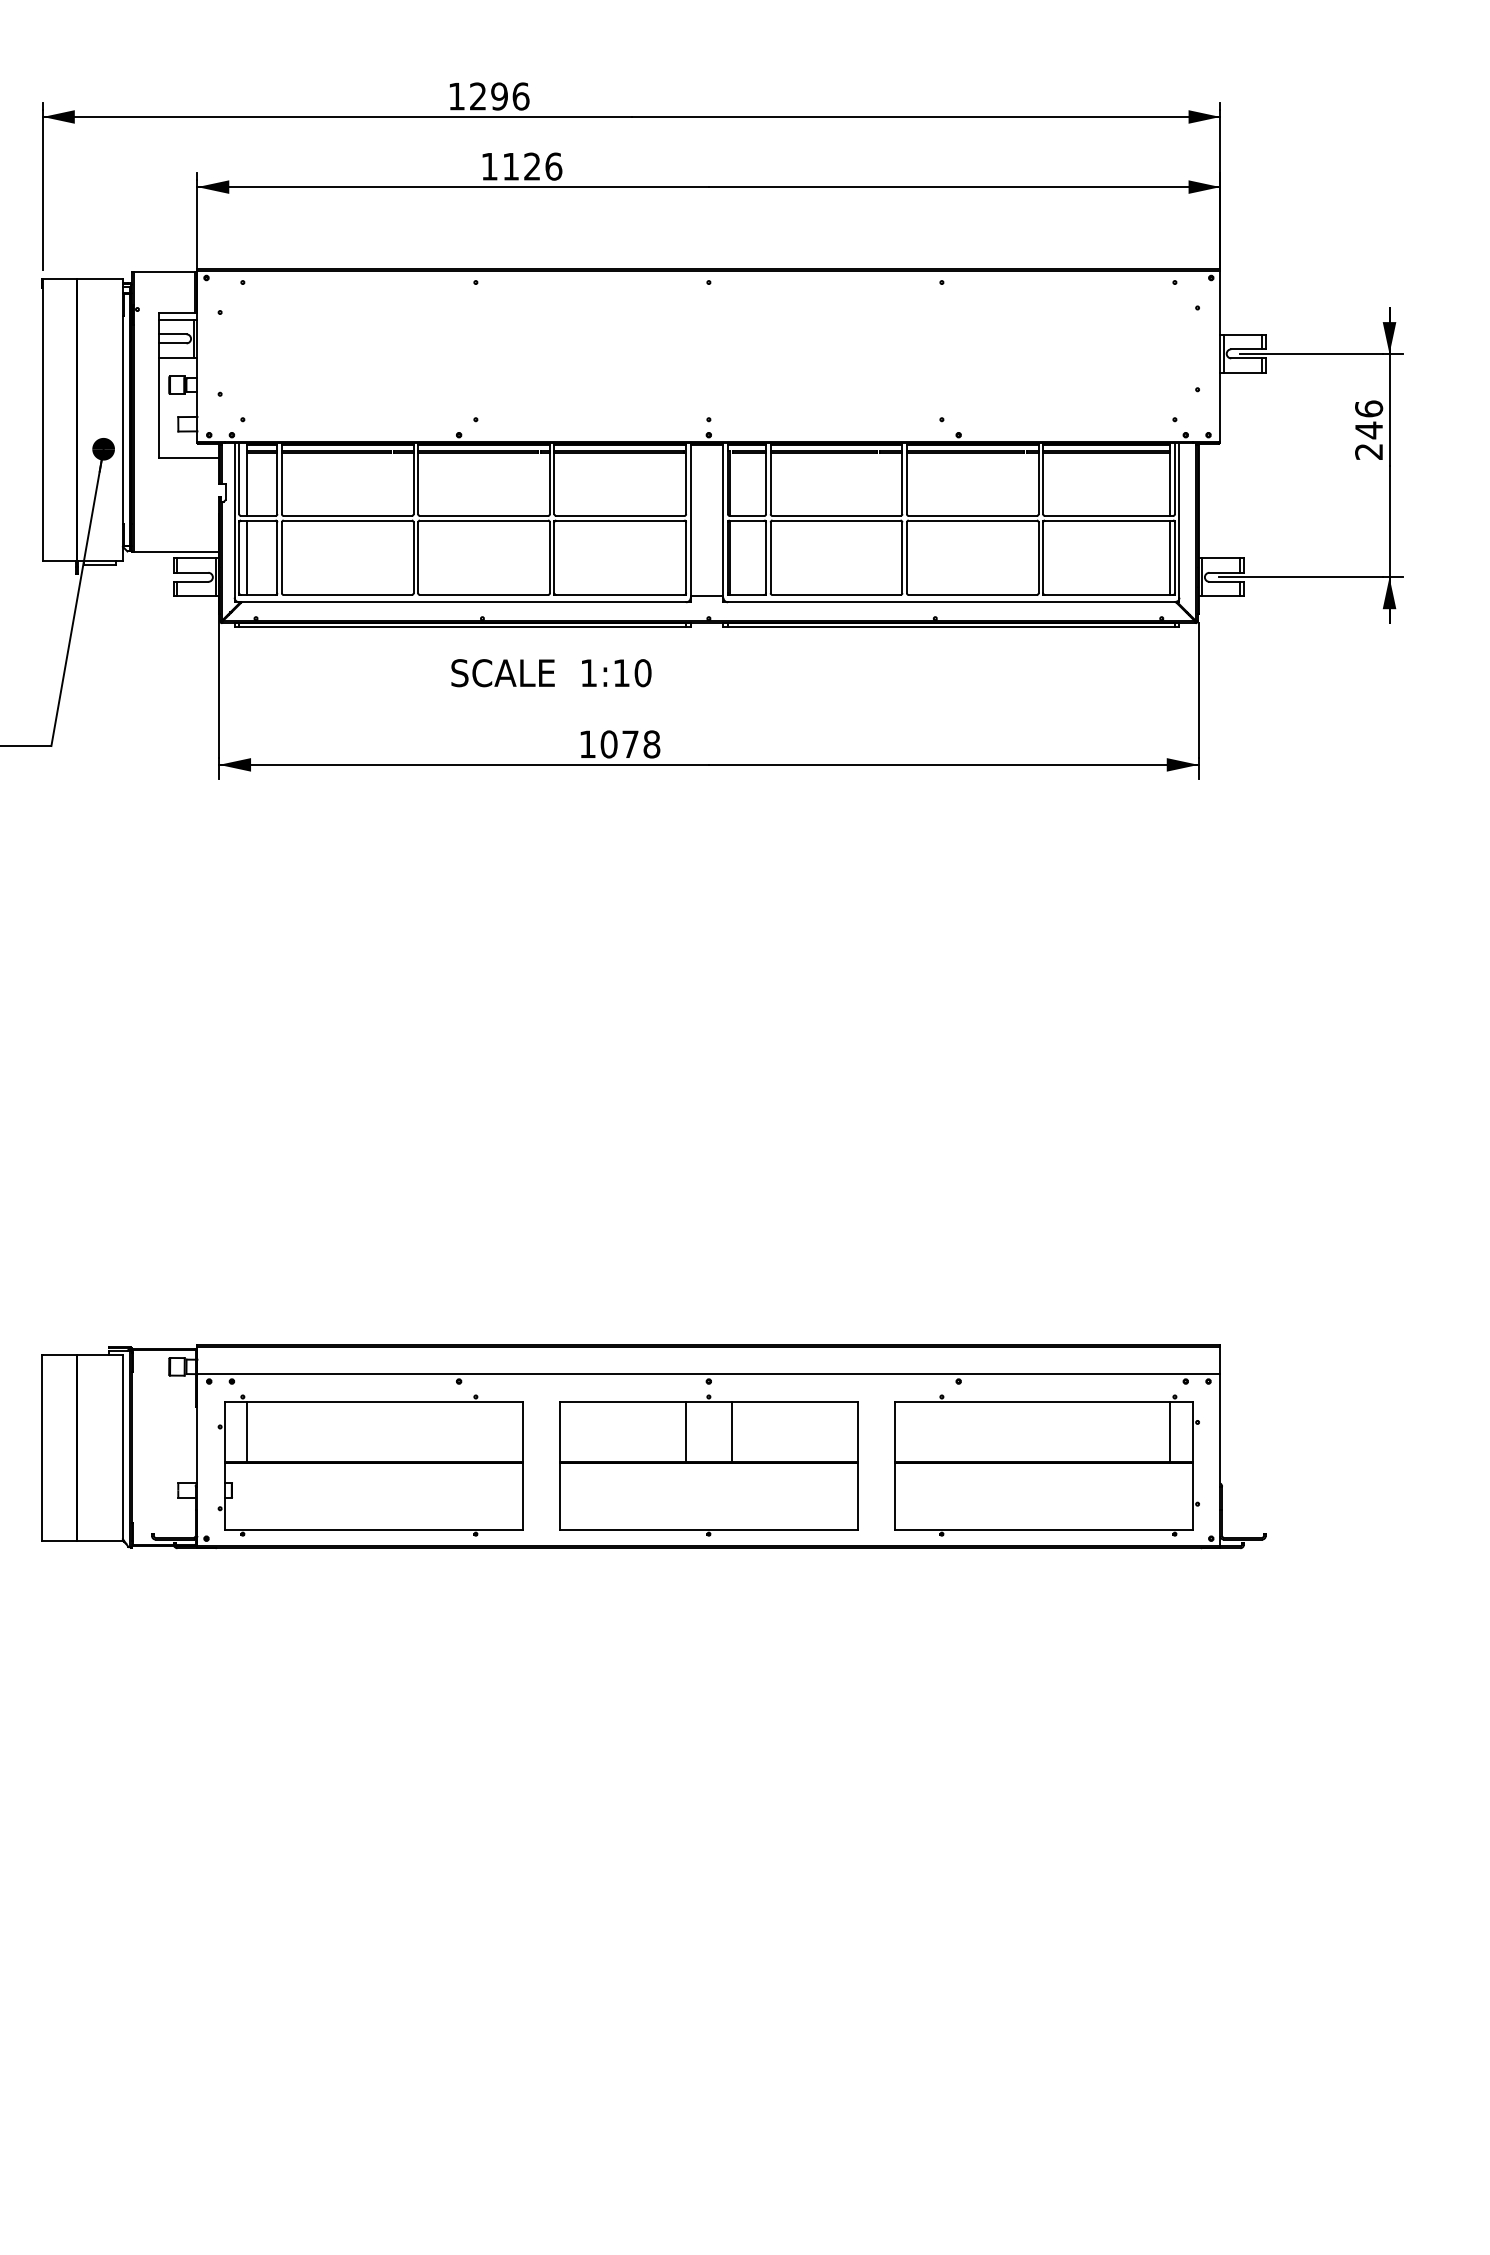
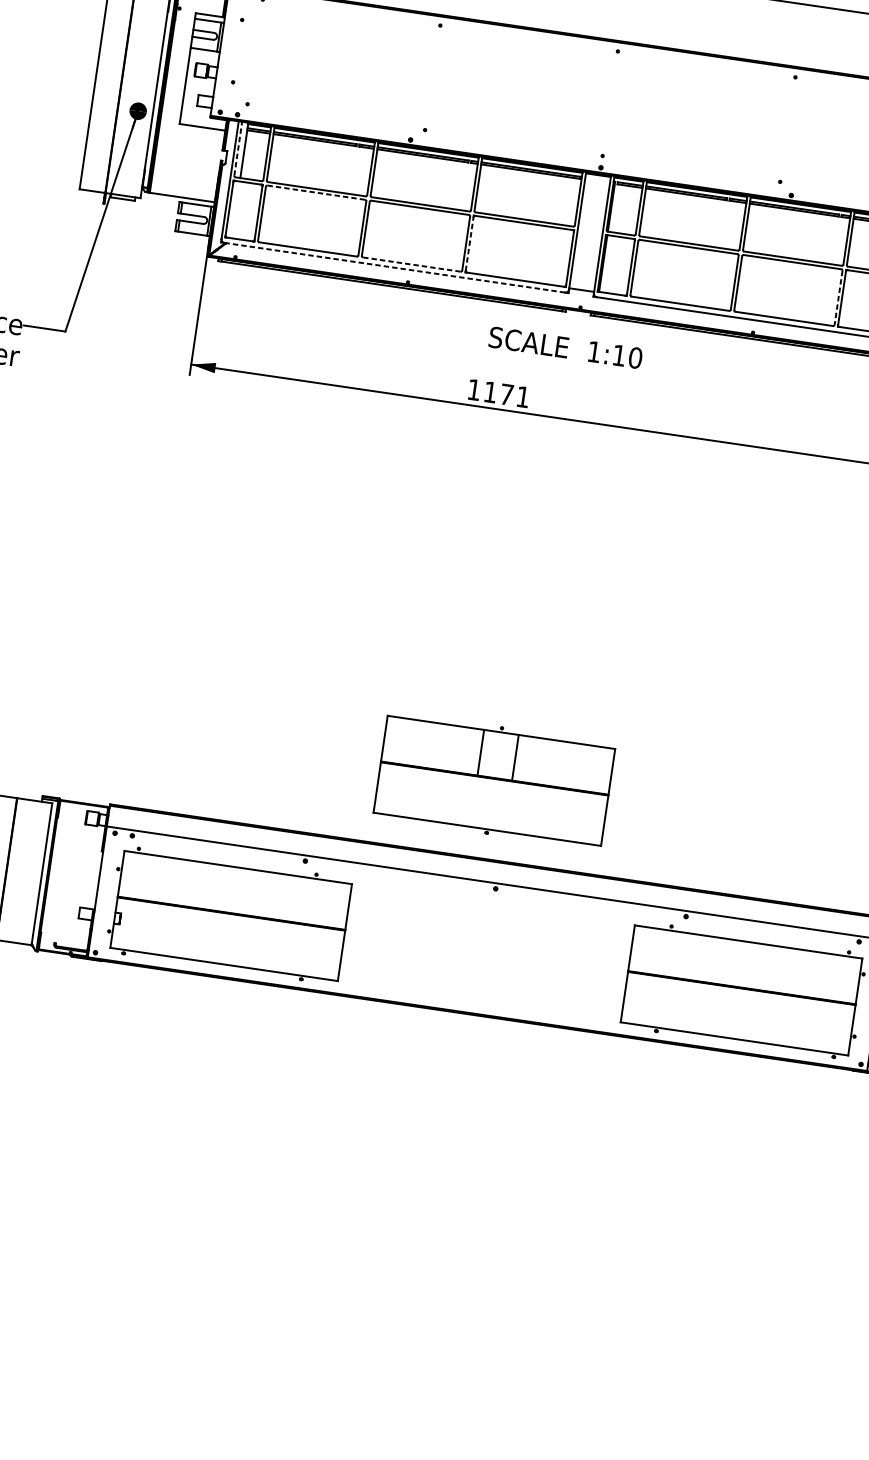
line: (239, 478) -> (238, 148), solid -> dashed
line: (348, 520) -> (316, 192), solid -> dashed
line: (247, 557) -> (235, 209), removed
line: (554, 557) -> (469, 243), solid -> dashed
line: (1038, 558) -> (838, 298), solid -> dashed
line: (483, 595) -> (411, 264), solid -> dashed
line: (462, 602) -> (394, 267), solid -> dashed
text: (551, 673) -> (565, 348), moved
text: (630, 744) -> (506, 394), 1078 -> 1171
line: (247, 1432) -> (138, 876), removed
line: (1170, 1432) -> (841, 978), removed
part: (708, 1465) -> (494, 780), moved

